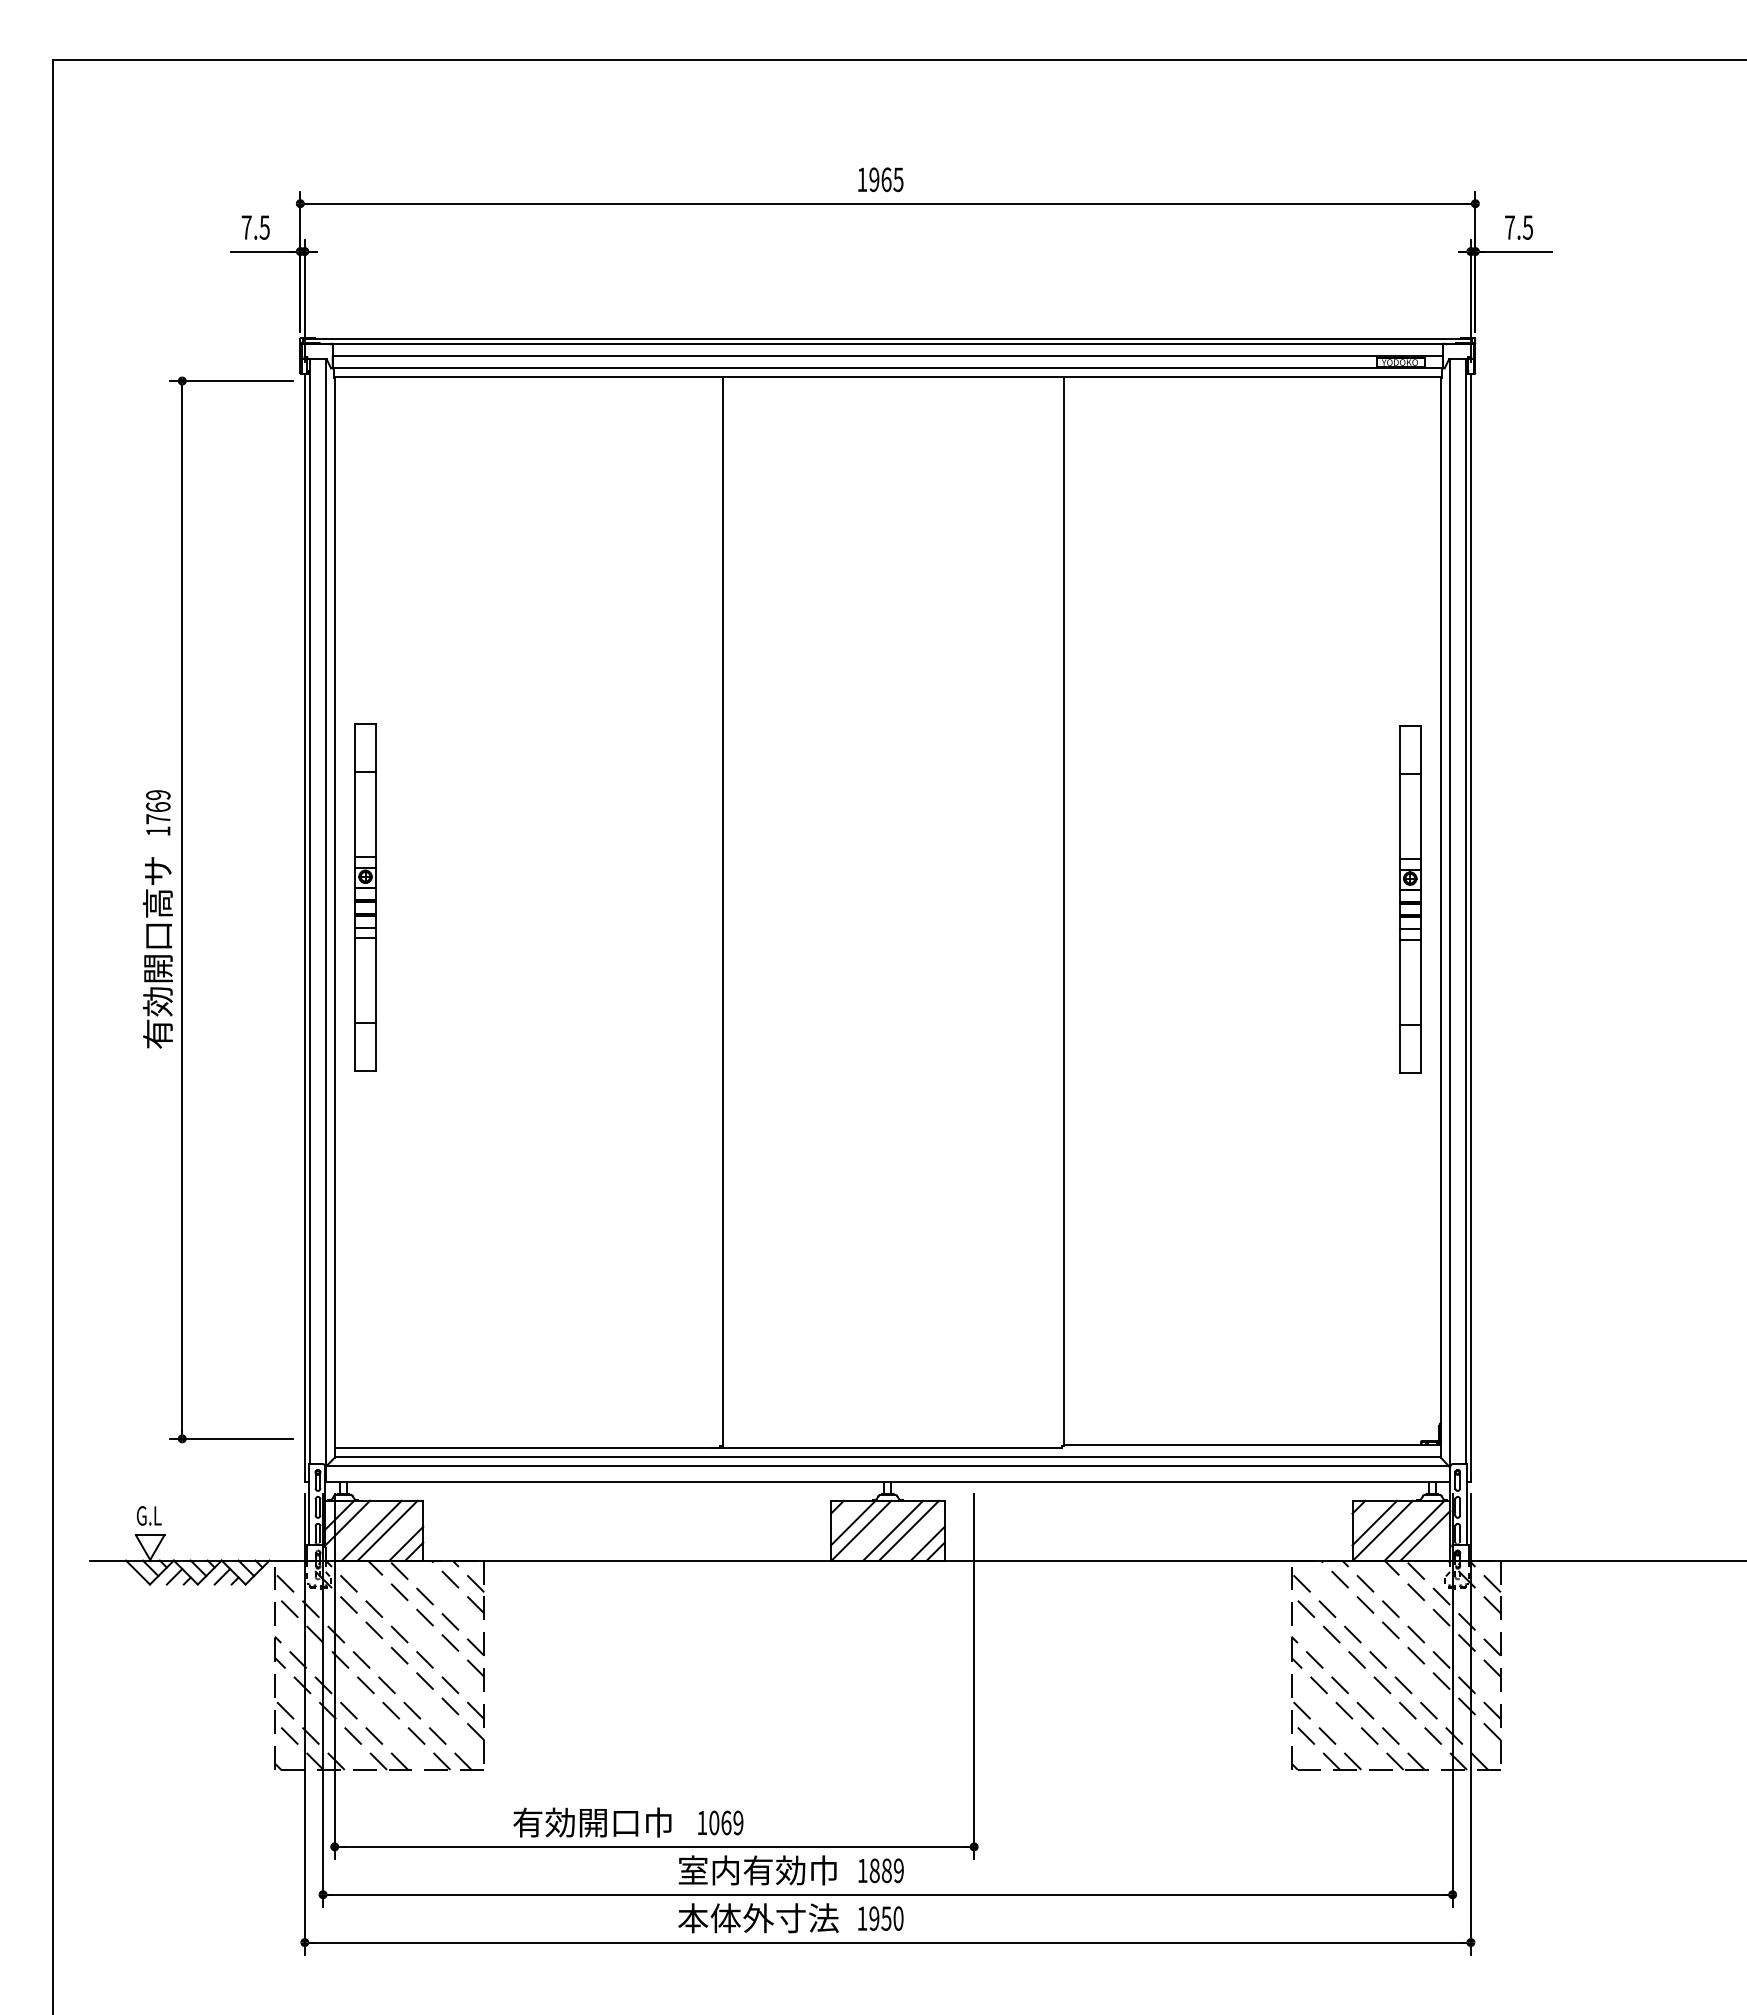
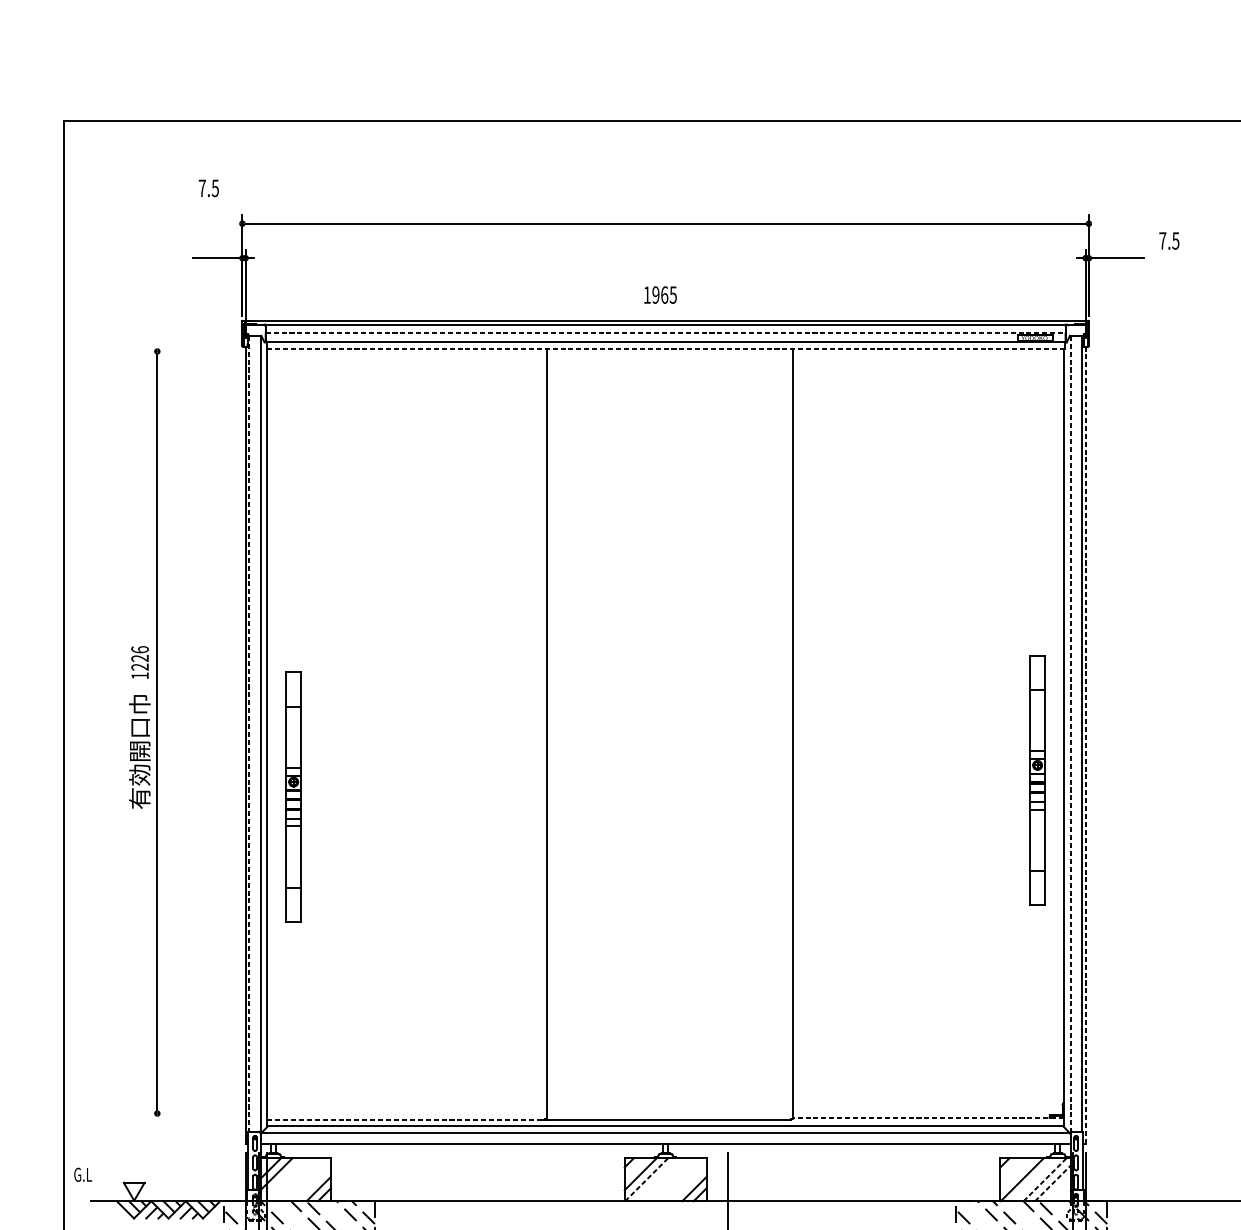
text: (880, 179) -> (660, 294), moved
text: (255, 227) -> (208, 188), moved
text: (1518, 227) -> (1168, 240), moved
line: (888, 355) -> (666, 333), solid -> dashed
line: (887, 377) -> (665, 348), solid -> dashed
line: (231, 381) -> (192, 351), removed
text: (158, 807) -> (140, 658), 1769 -> 1226
part: (365, 897) -> (293, 797), moved
part: (1410, 899) -> (1037, 780), moved
line: (309, 912) -> (249, 734), solid -> dashed
line: (1449, 920) -> (1070, 740), solid -> dashed
line: (1470, 927) -> (1085, 745), solid -> dashed
text: (157, 952) -> (139, 763), 有効開口高サ -> 有効開口巾
line: (231, 1438) -> (192, 1113), removed
line: (1252, 1444) -> (928, 1117), solid -> dashed
line: (527, 1447) -> (406, 1119), solid -> dashed
text: (149, 1515) -> (83, 1174), moved
line: (1374, 1522) -> (1016, 1173), removed
line: (371, 1530) -> (293, 1179), removed
line: (387, 1530) -> (305, 1179), removed
line: (861, 1530) -> (646, 1179), solid -> dashed
line: (893, 1530) -> (669, 1179), removed
line: (909, 1530) -> (681, 1179), removed
line: (1415, 1530) -> (1045, 1179), solid -> dashed
line: (1425, 1535) -> (1052, 1183), solid -> dashed

